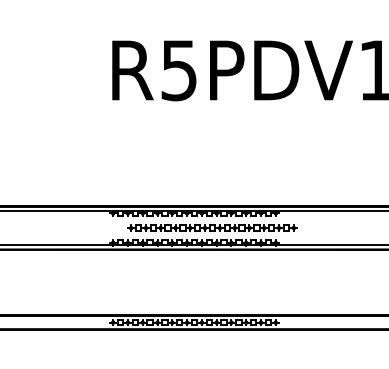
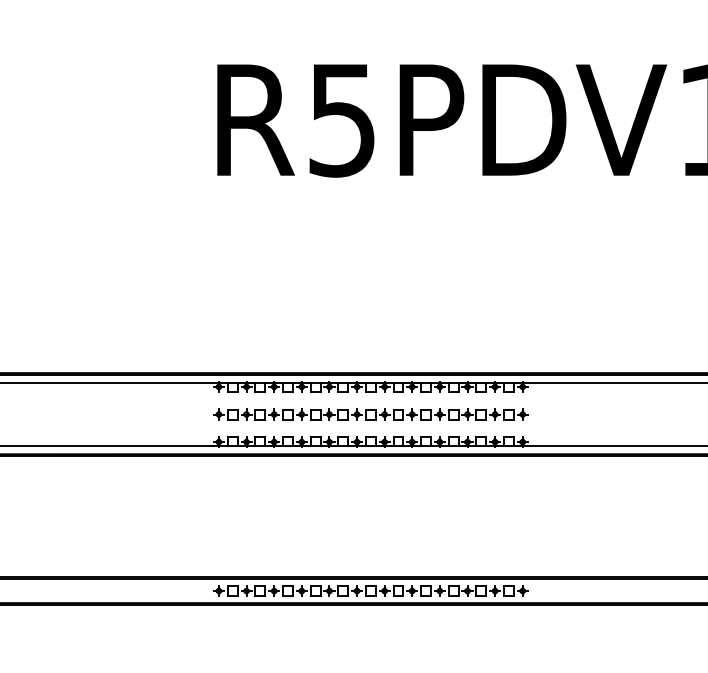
part: (212, 227) -> (370, 413), moved

